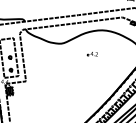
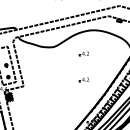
part: (89, 80) -> (83, 79), added

